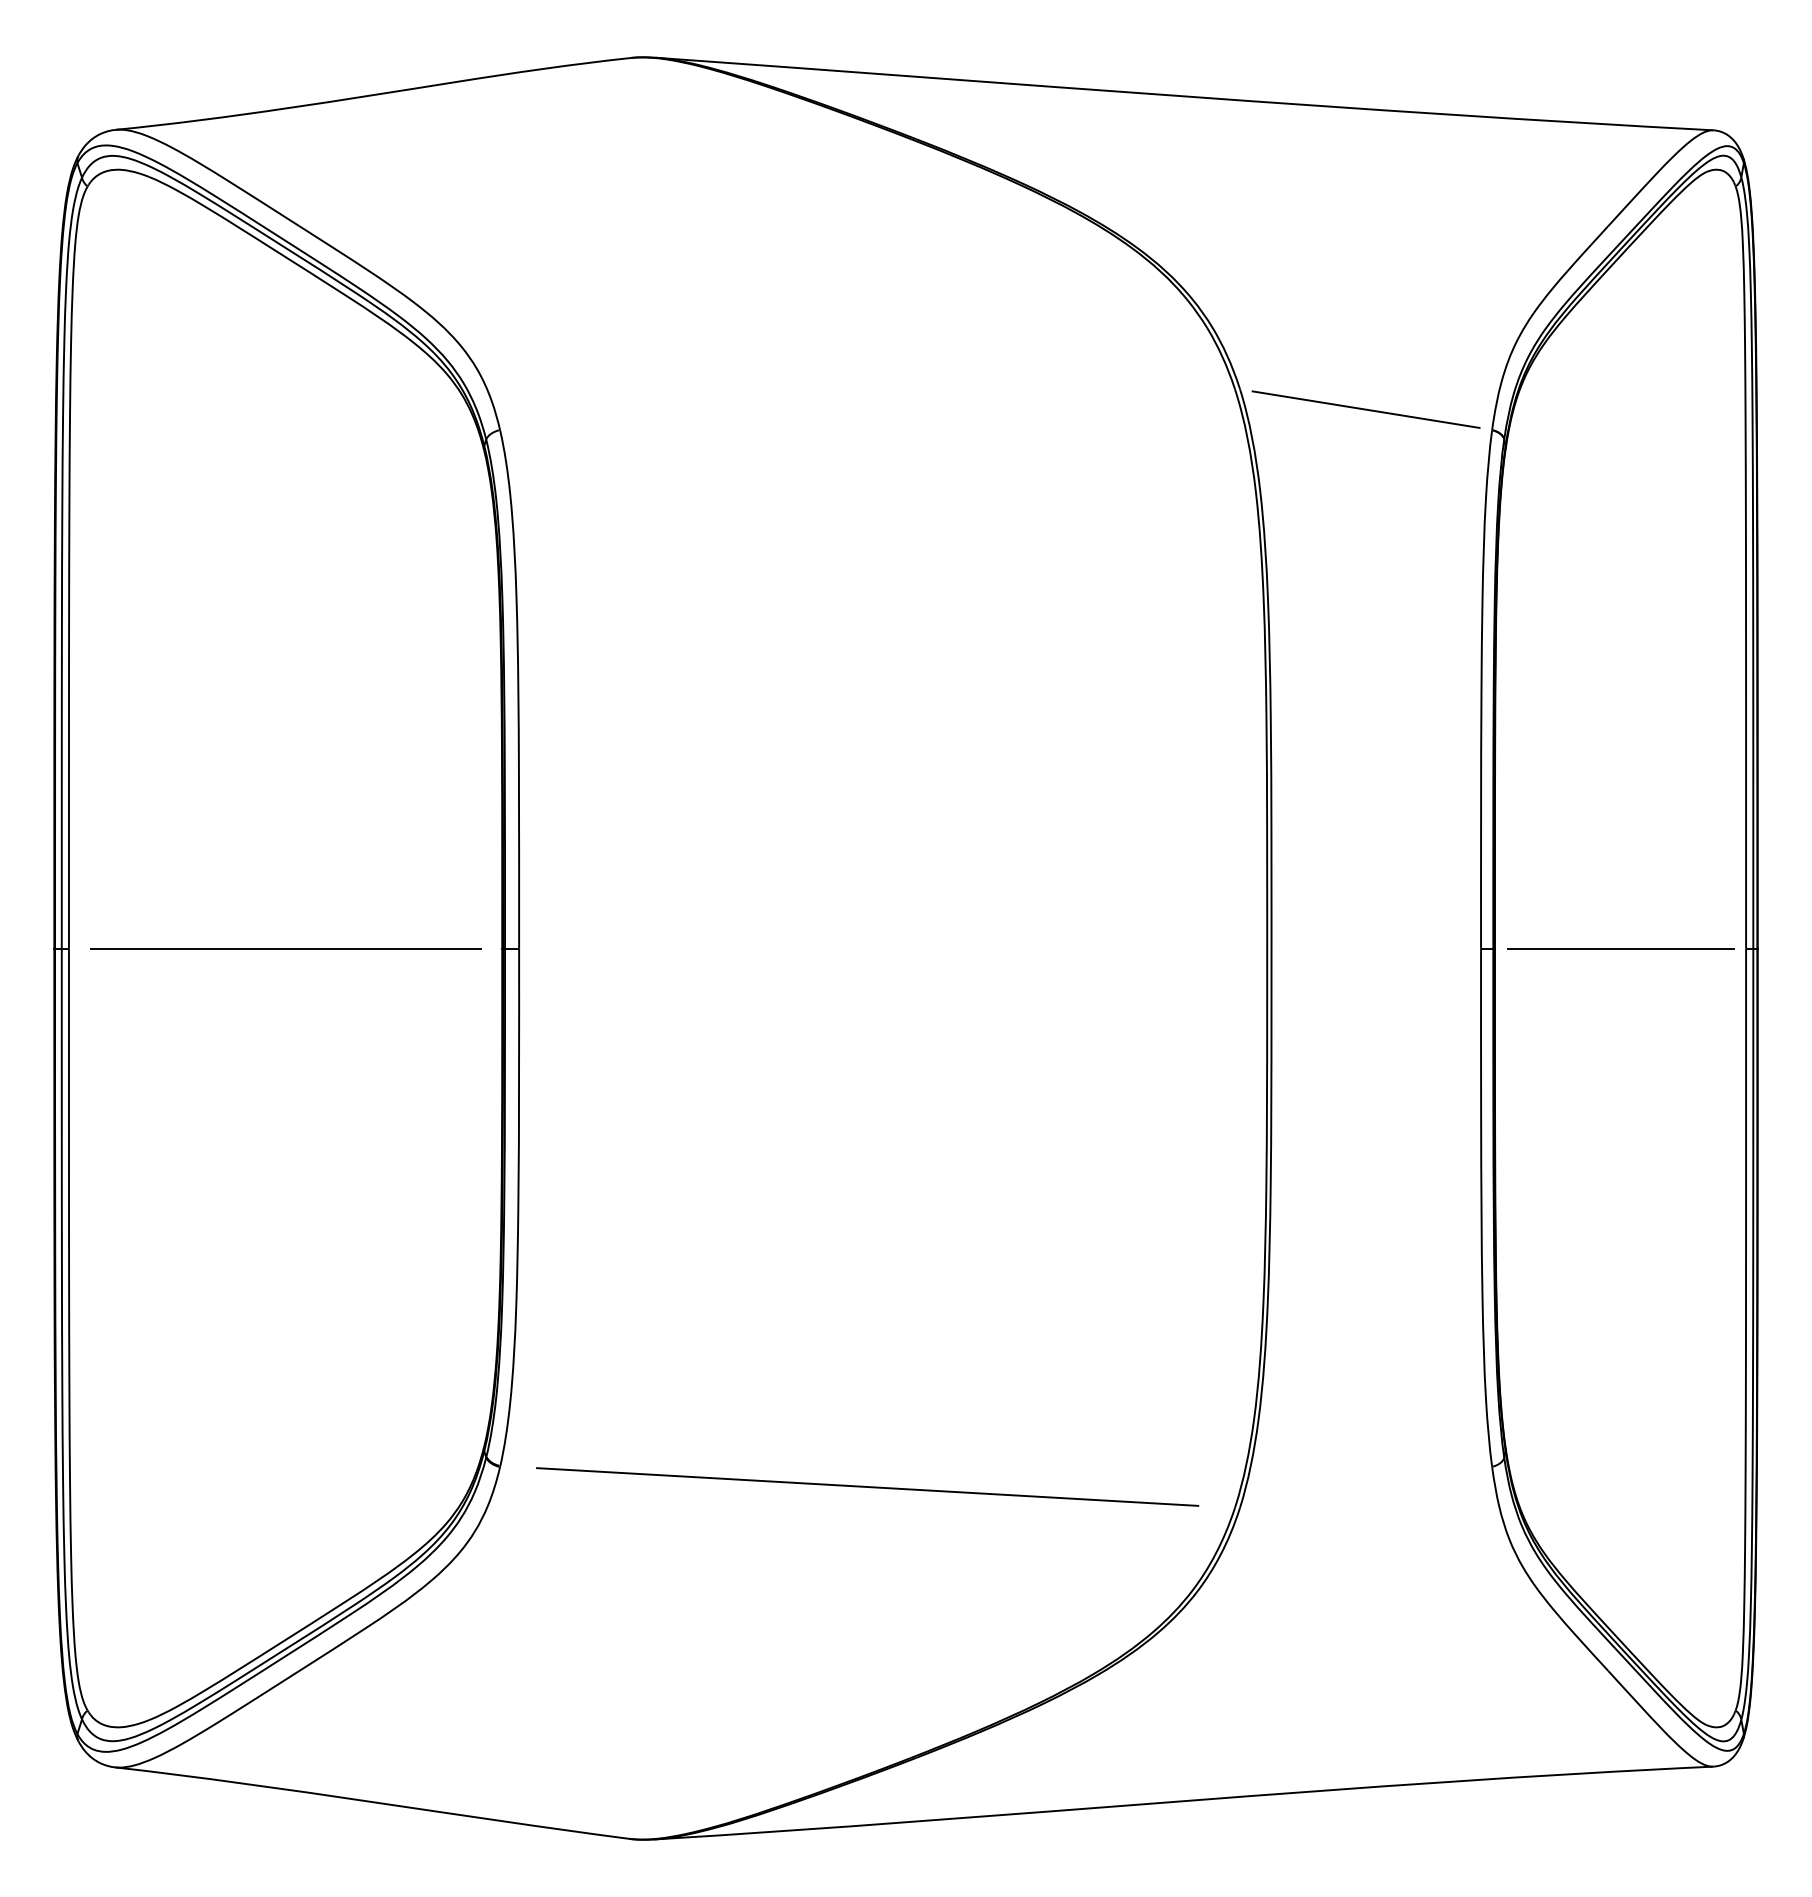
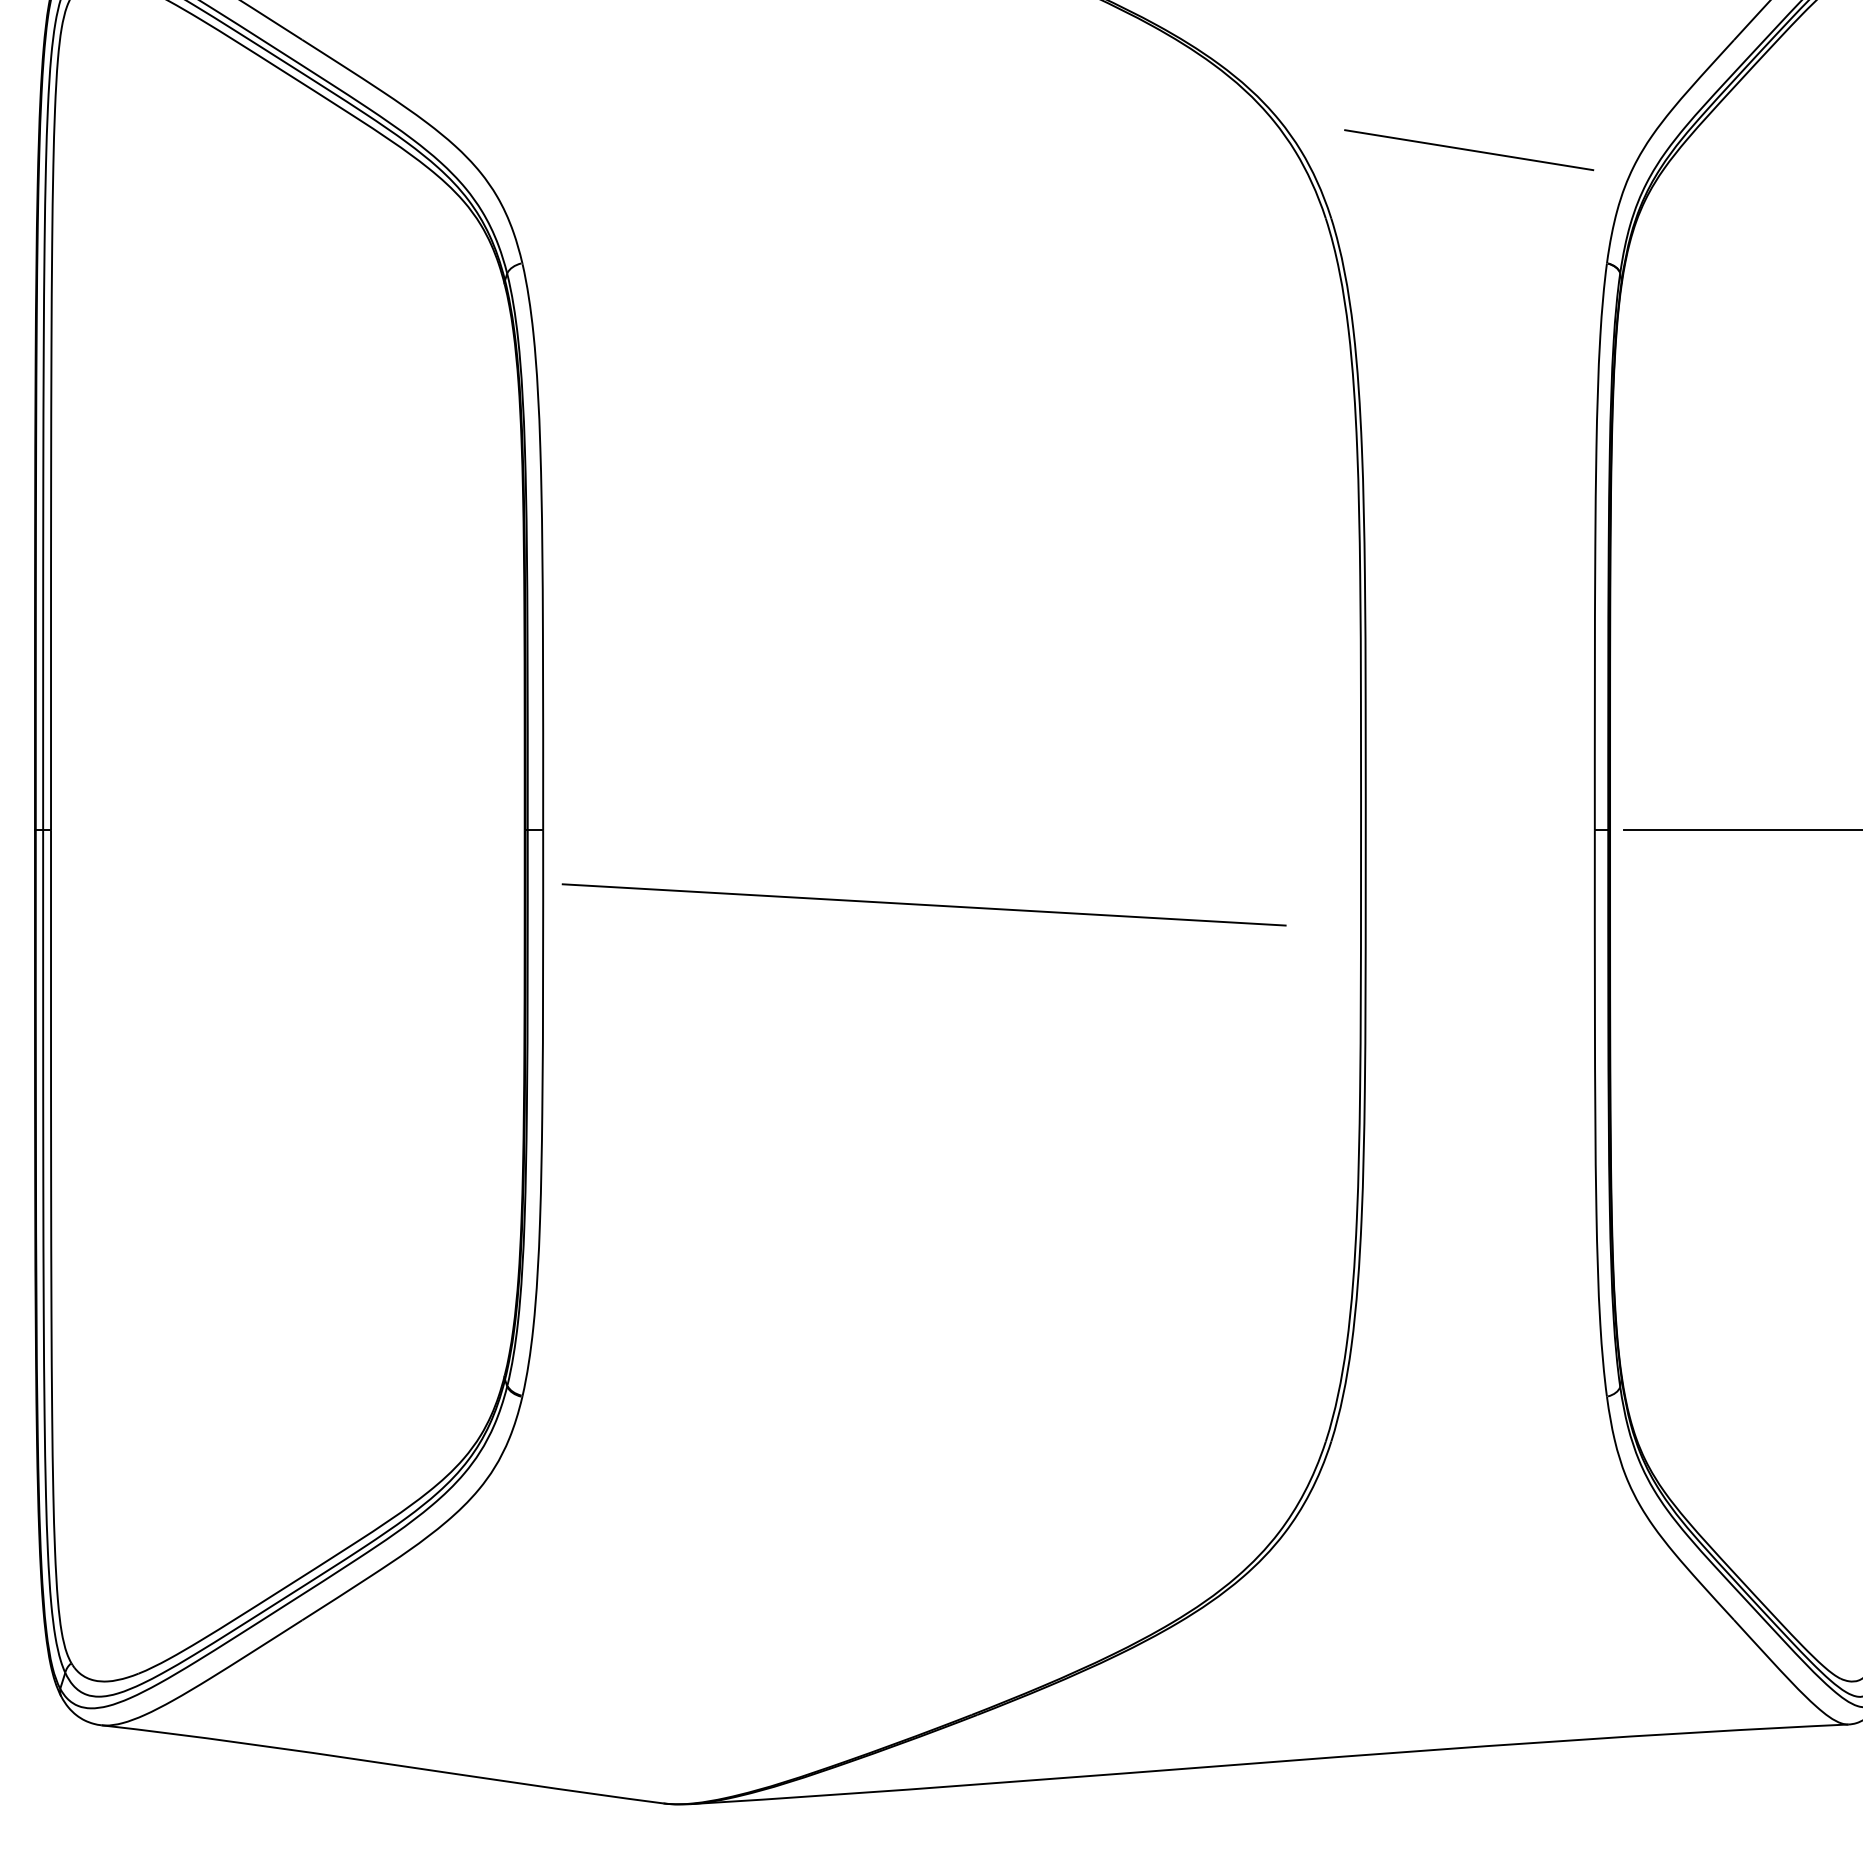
line: (1365, 409) -> (1468, 149), moved
line: (285, 948) -> (287, 830), removed
line: (867, 1486) -> (924, 904), moved

